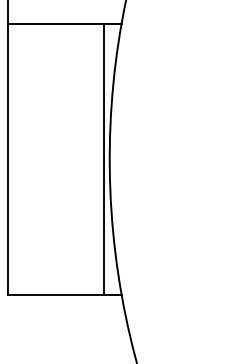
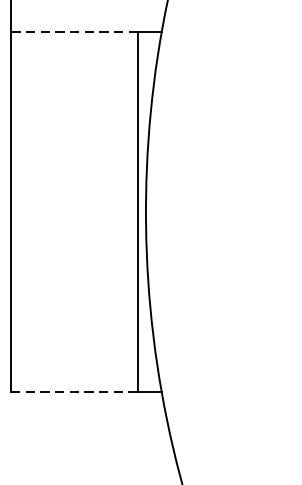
line: (56, 23) -> (75, 31), solid -> dashed
line: (56, 294) -> (75, 392), solid -> dashed

